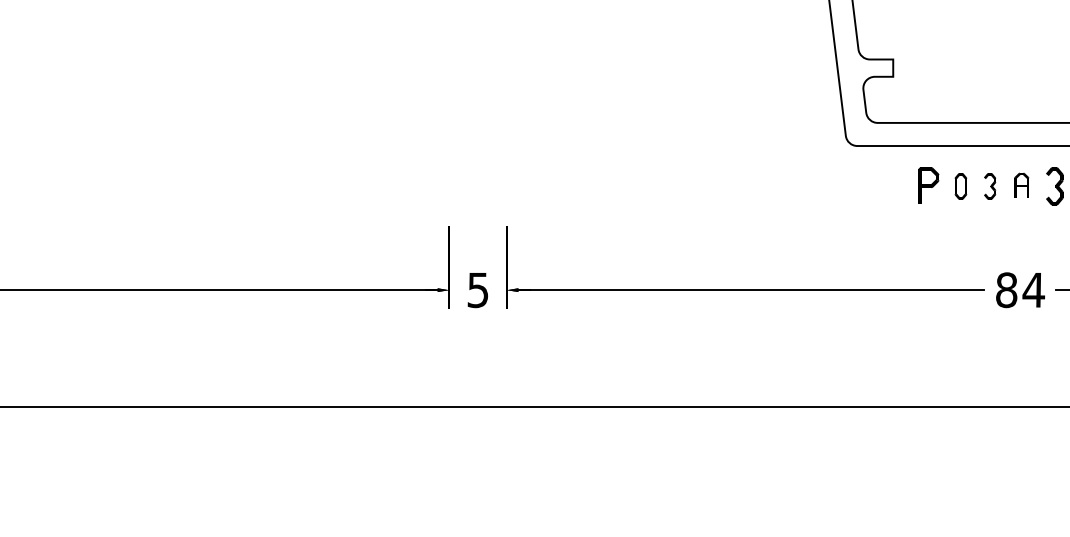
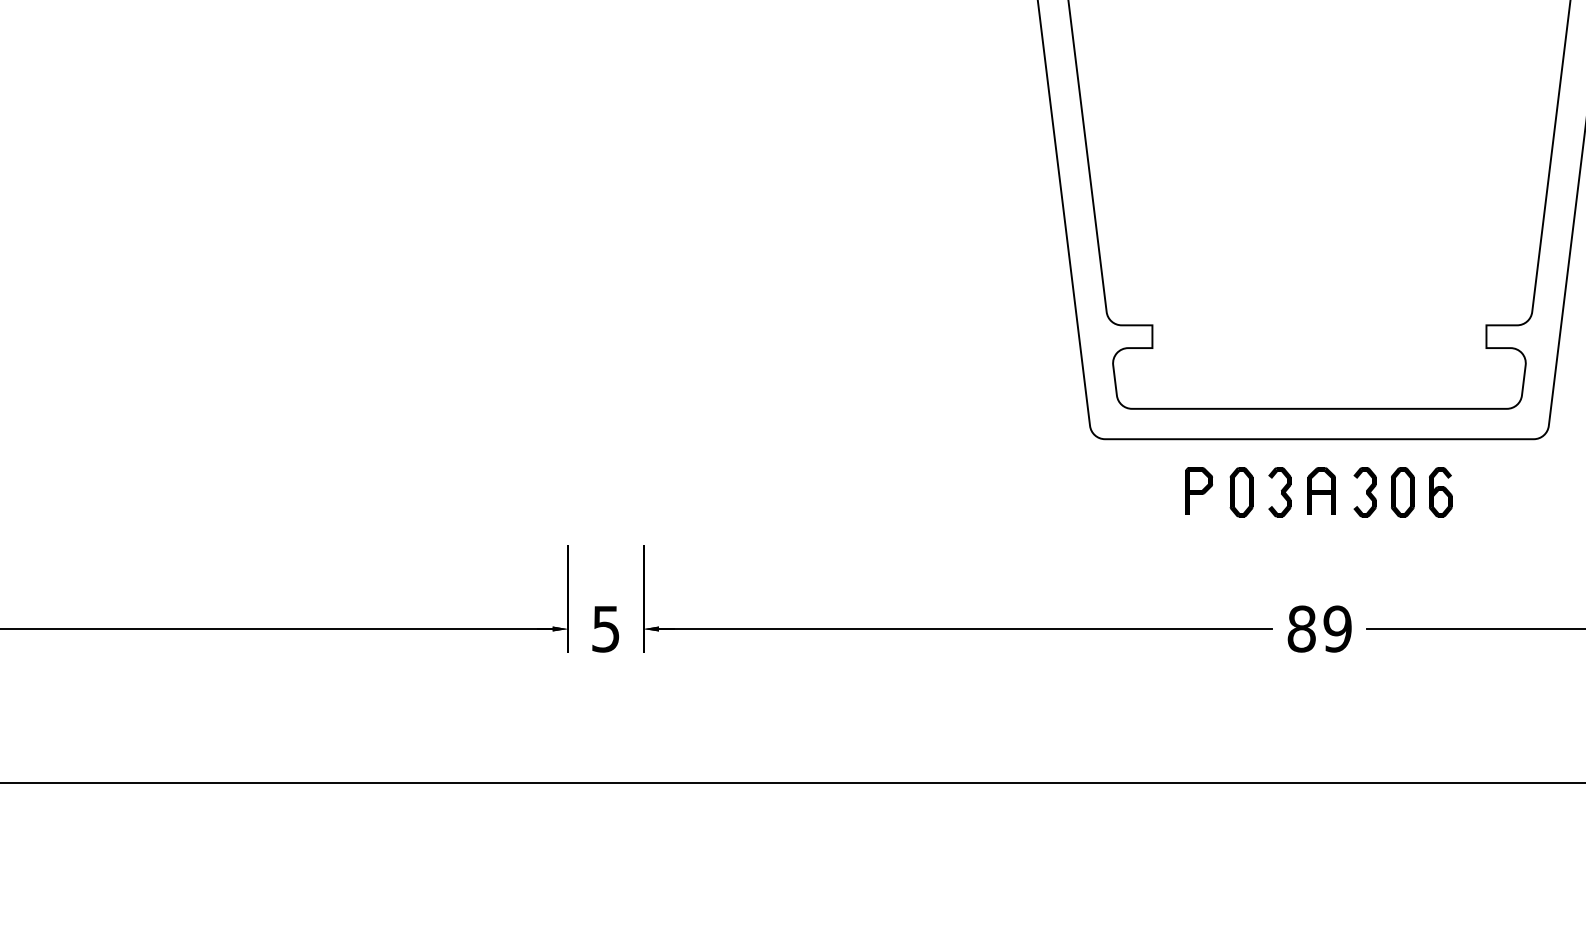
part: (1021, 184) -> (1321, 490), size x1.43
part: (960, 186) -> (1241, 492), size x1.43
part: (989, 186) -> (1279, 492), size x1.43
text: (1033, 289) -> (1337, 628), 84 -> 89

